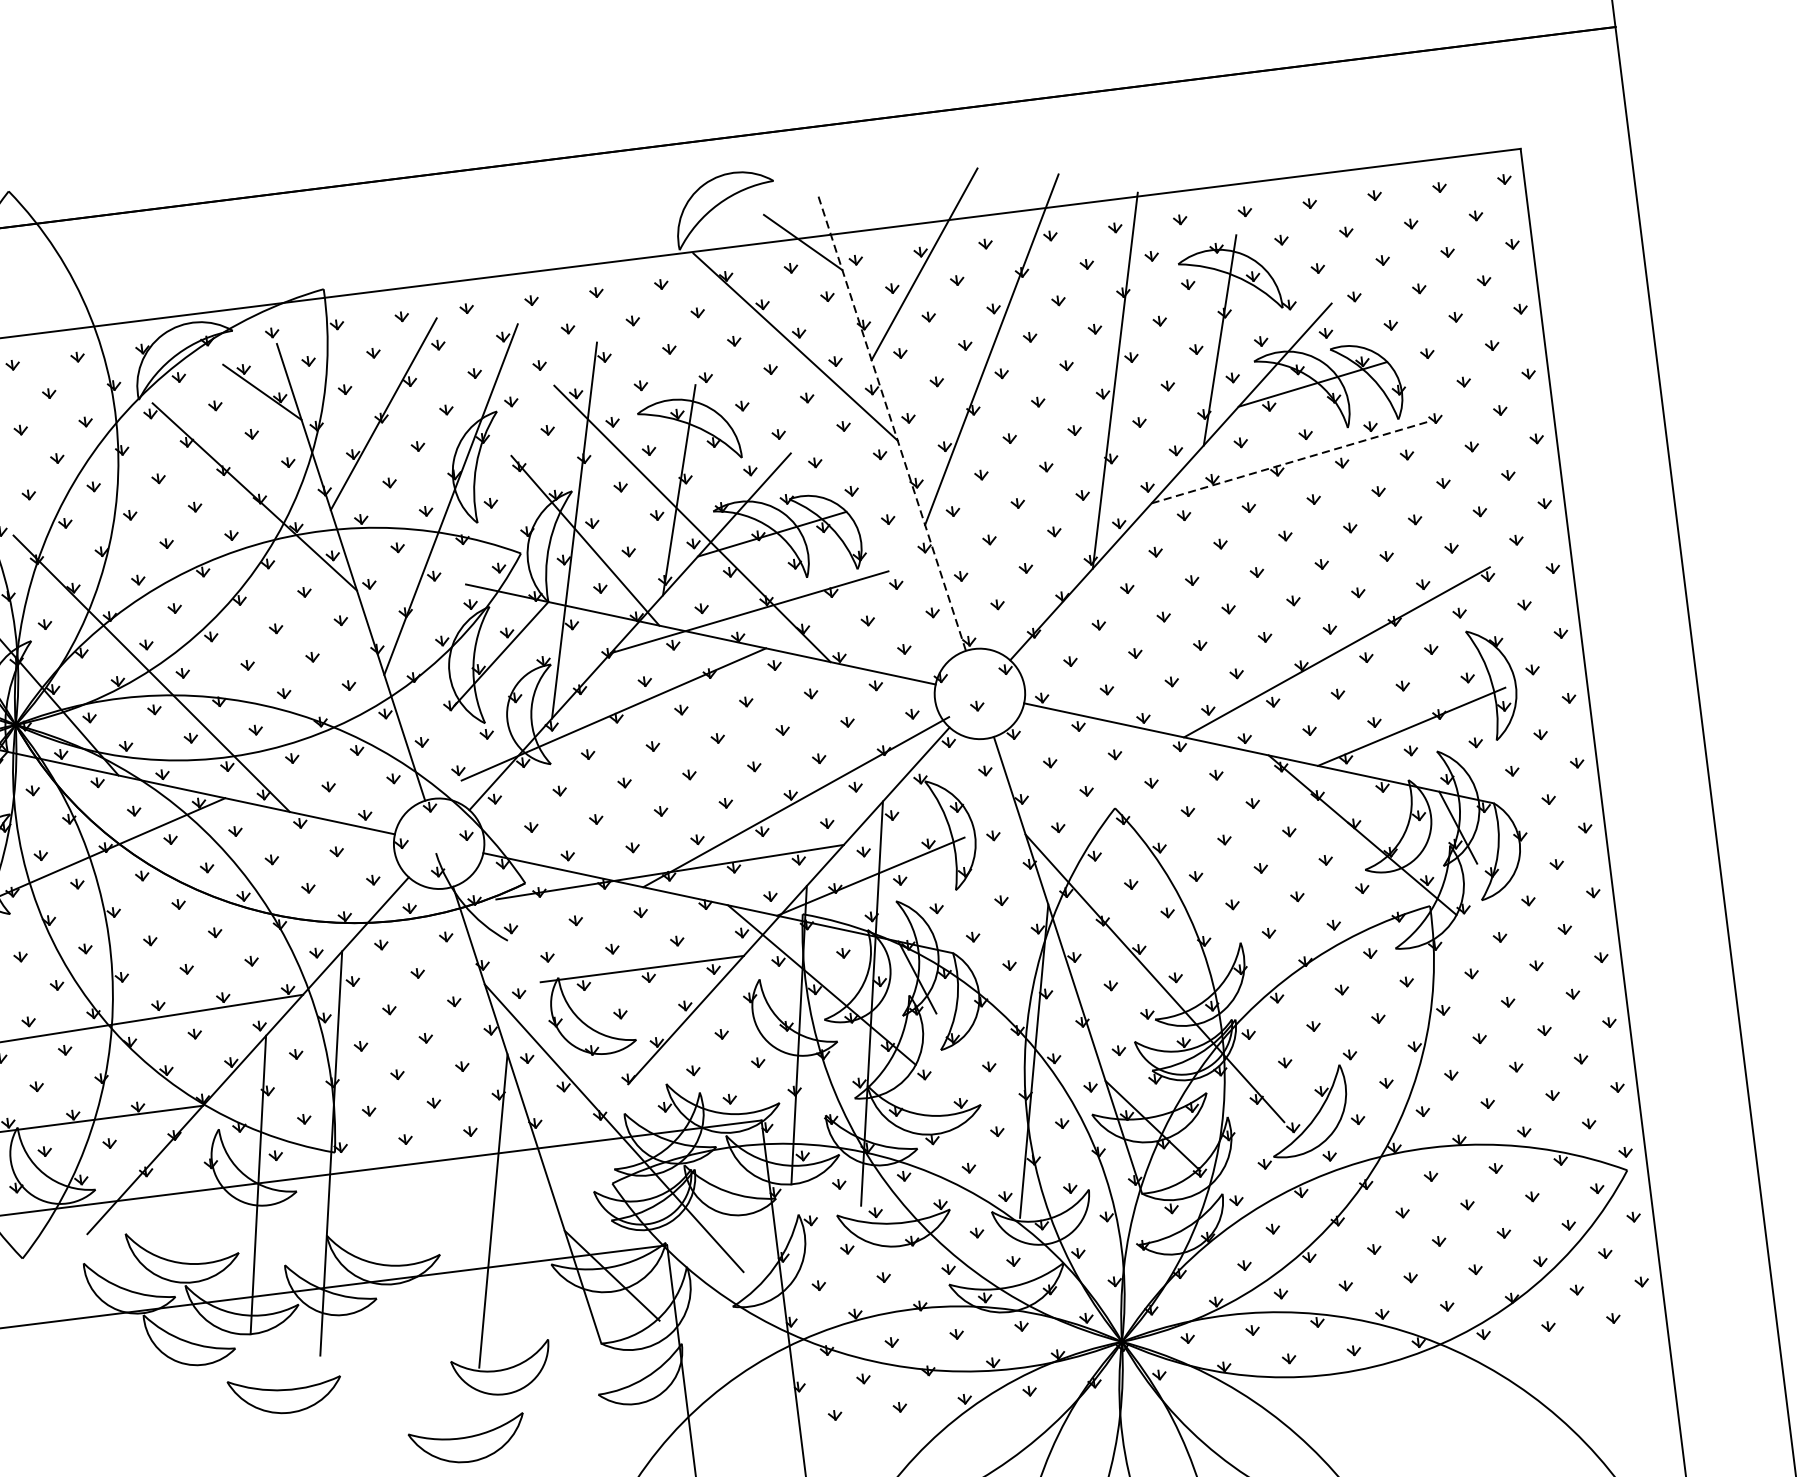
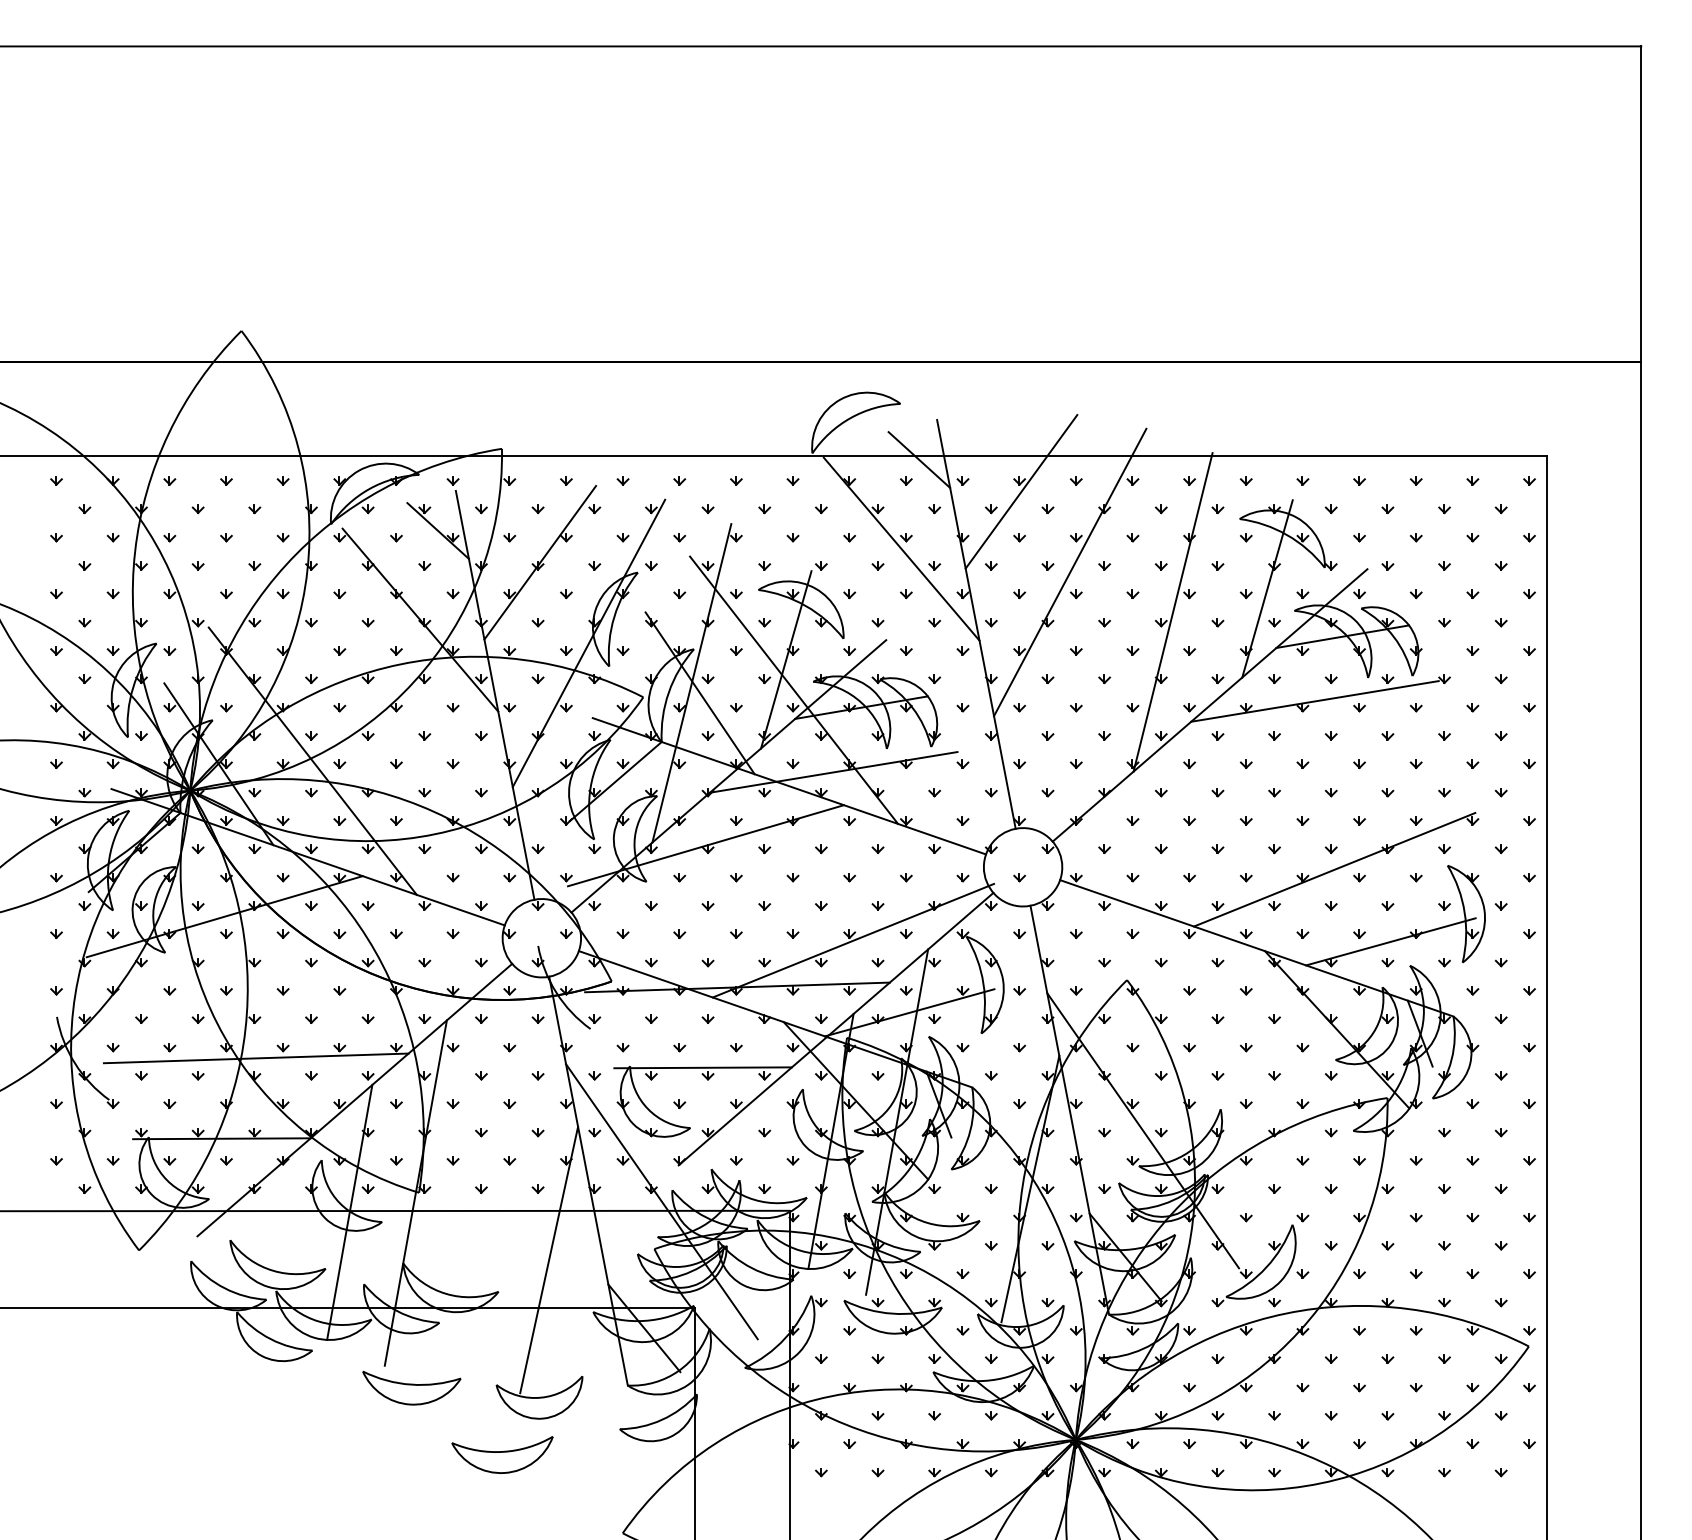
line: (891, 421) -> (976, 623), dashed -> solid
line: (1291, 462) -> (1315, 701), dashed -> solid
part: (285, 1393) -> (411, 1387), moved

